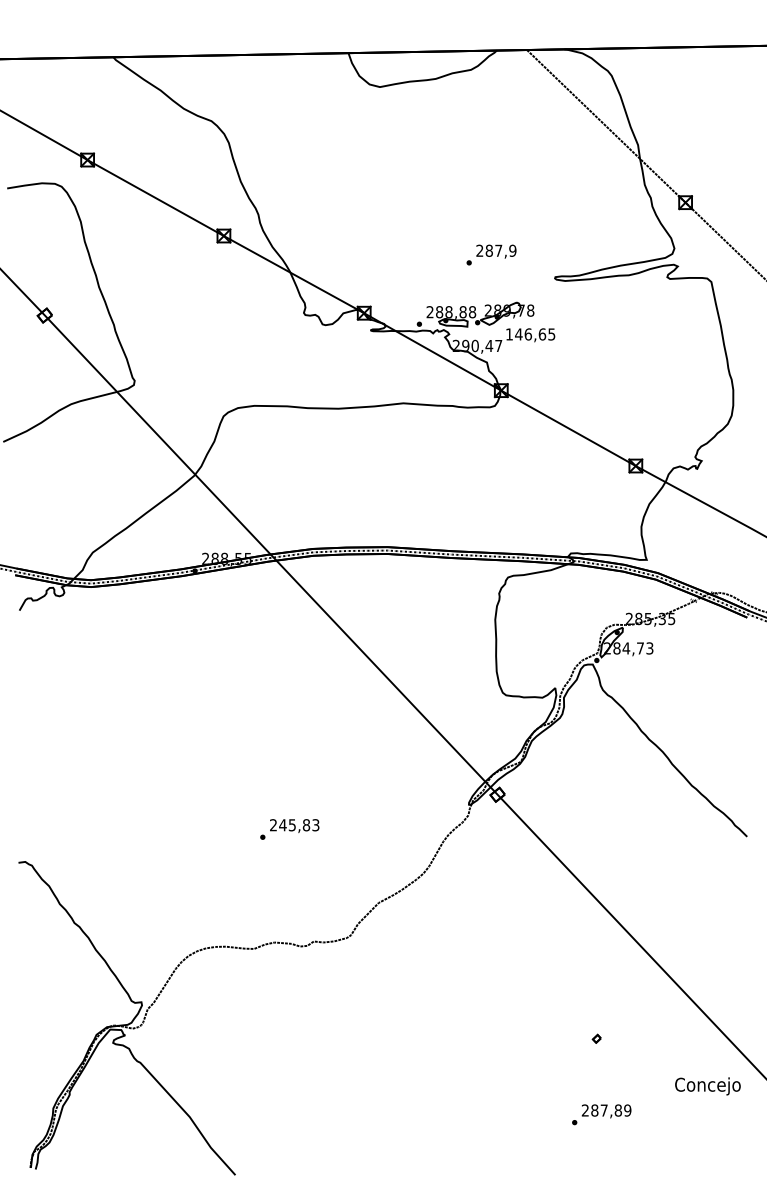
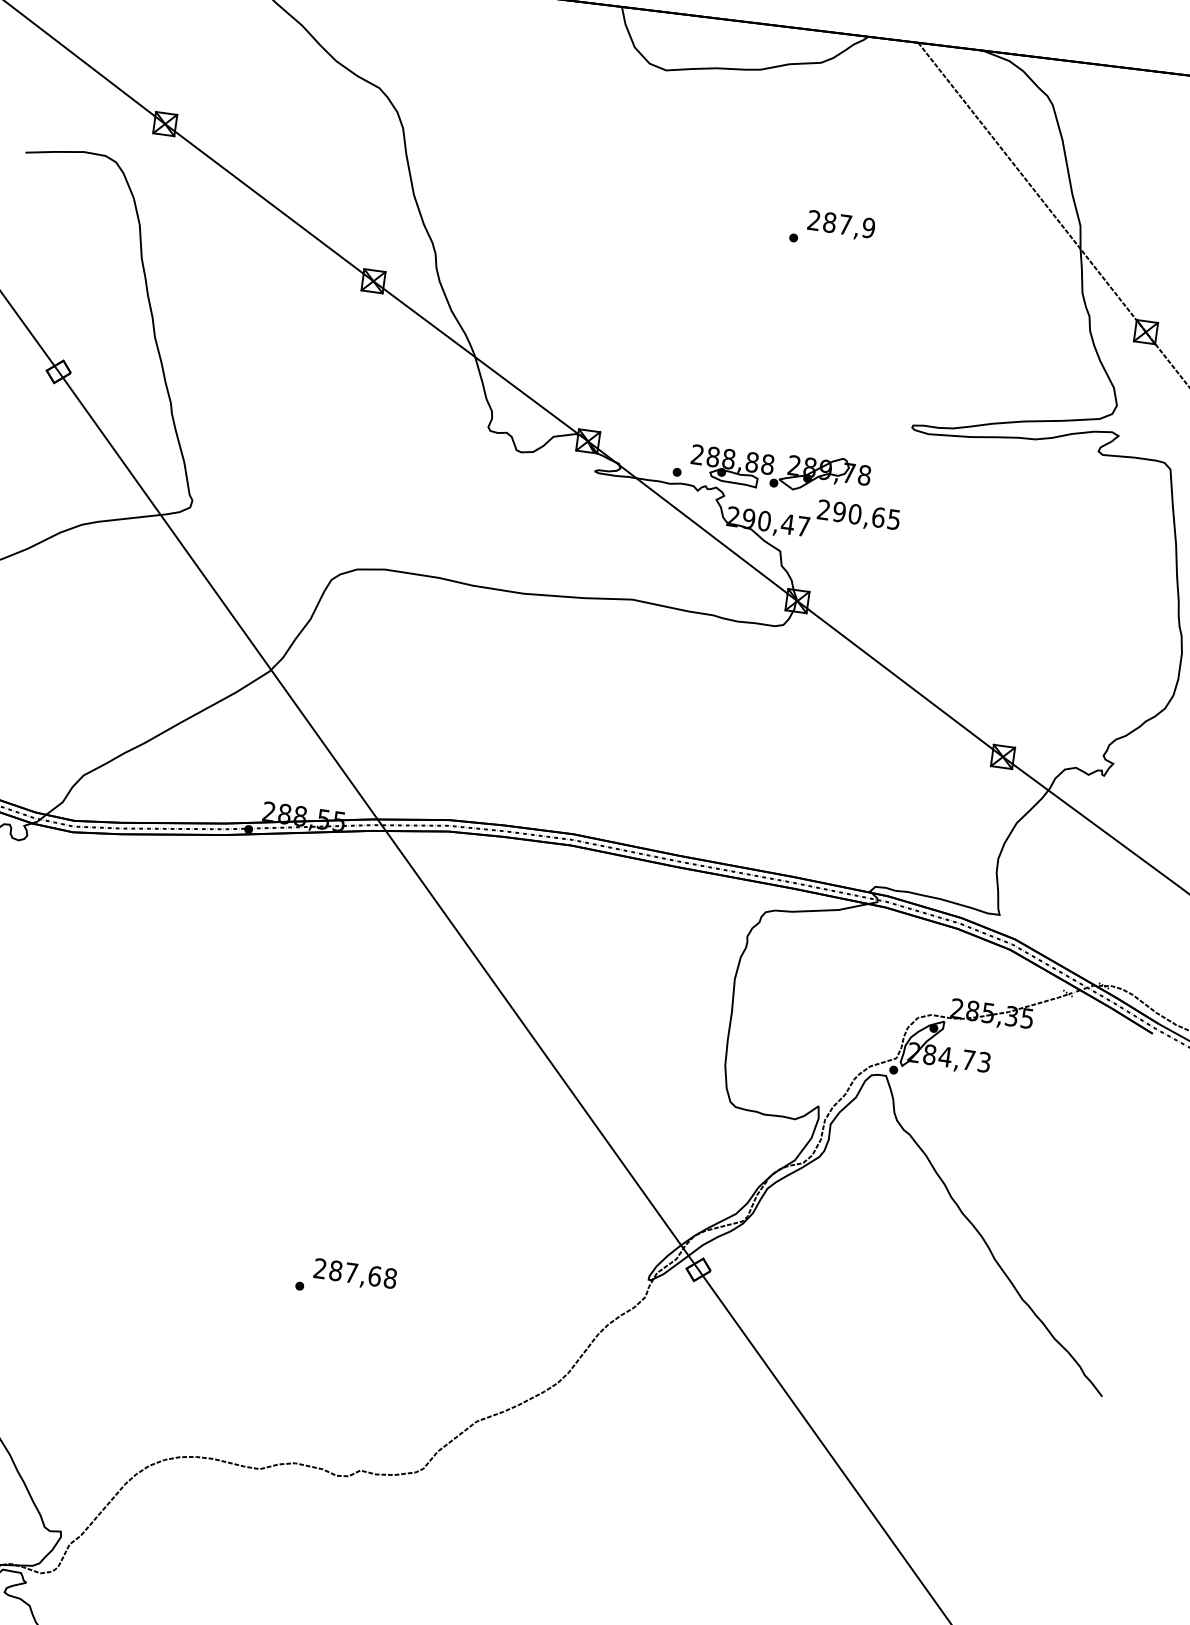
text: (491, 254) -> (832, 229), moved
text: (518, 334) -> (838, 512), 146,65 -> 290,65
text: (299, 825) -> (363, 1275), 245,83 -> 287,68

